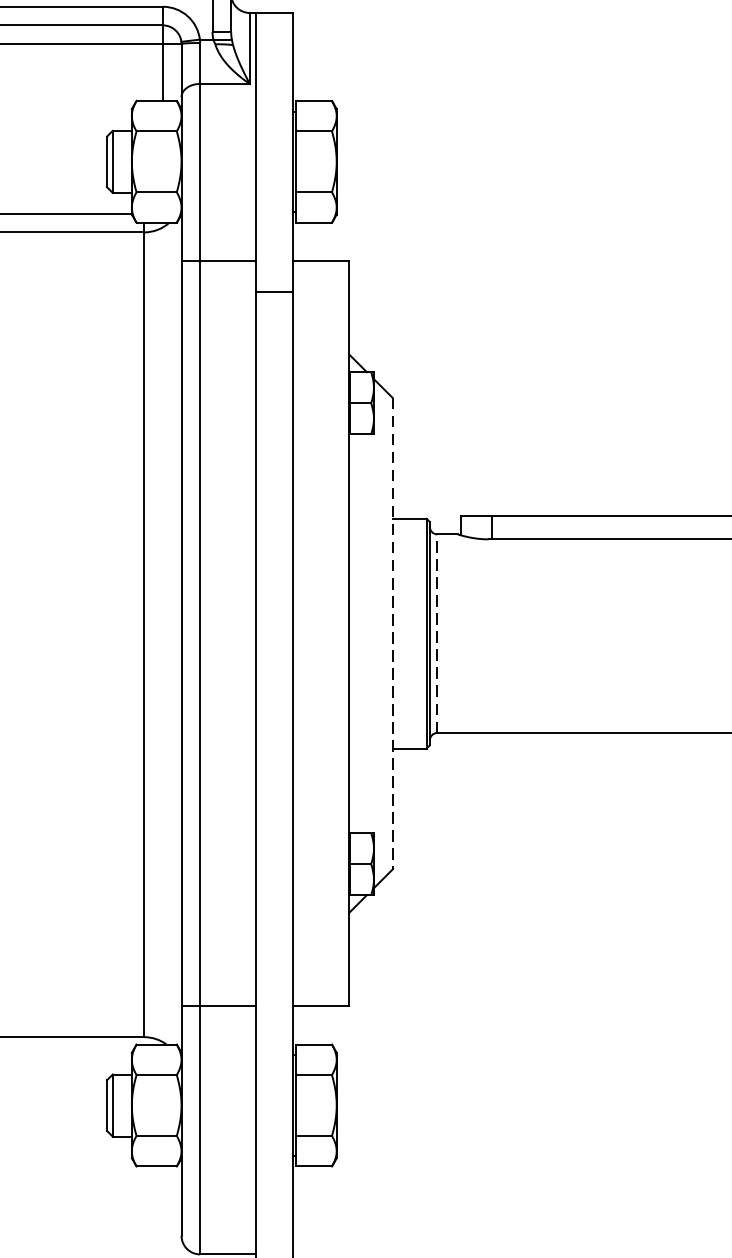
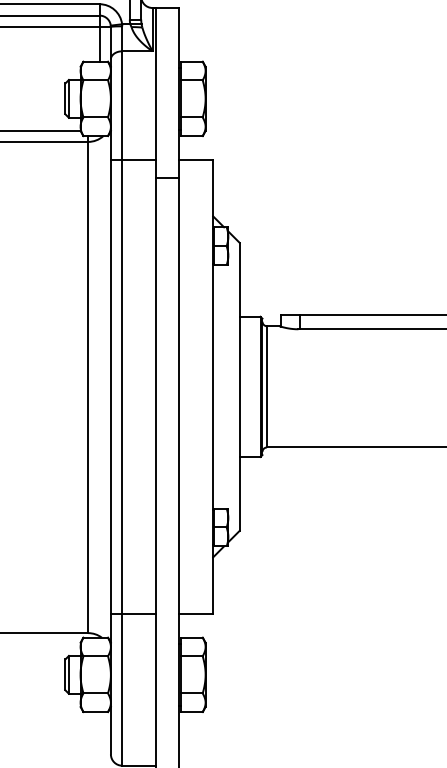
line: (392, 633) -> (239, 386), dashed -> solid
line: (438, 633) -> (267, 386), dashed -> solid

